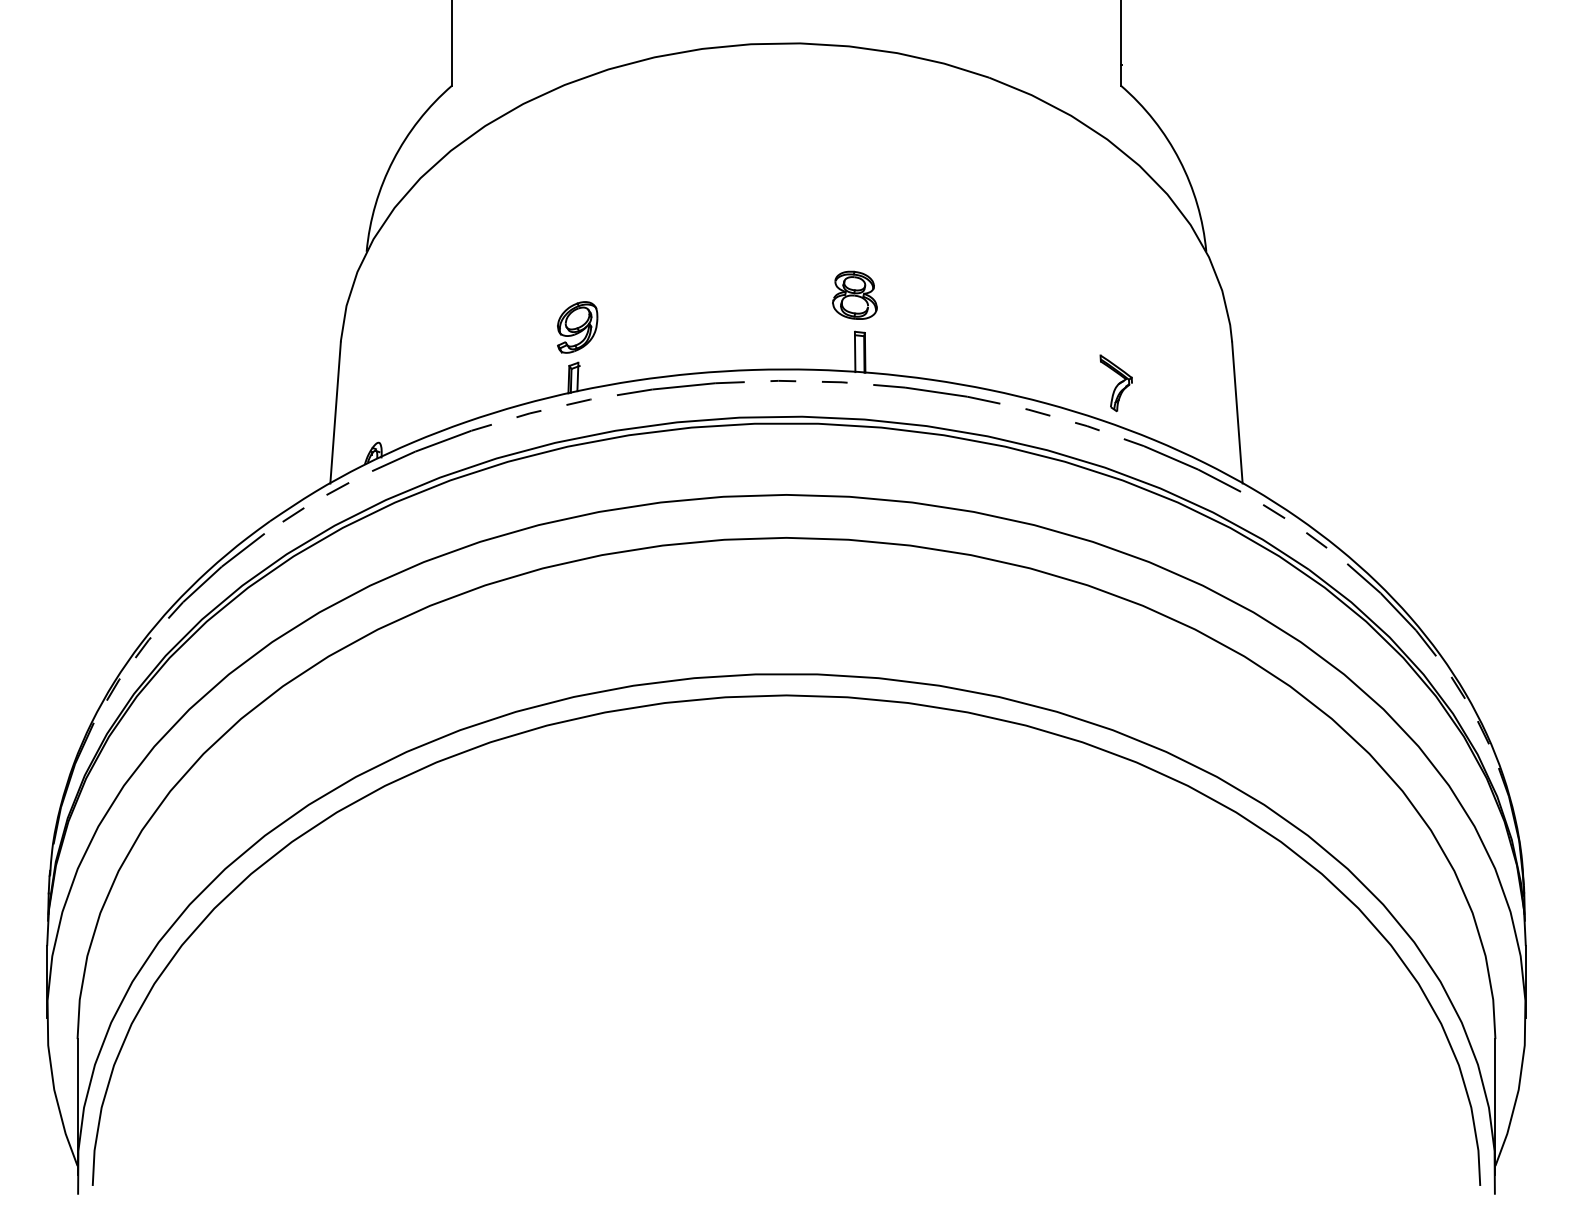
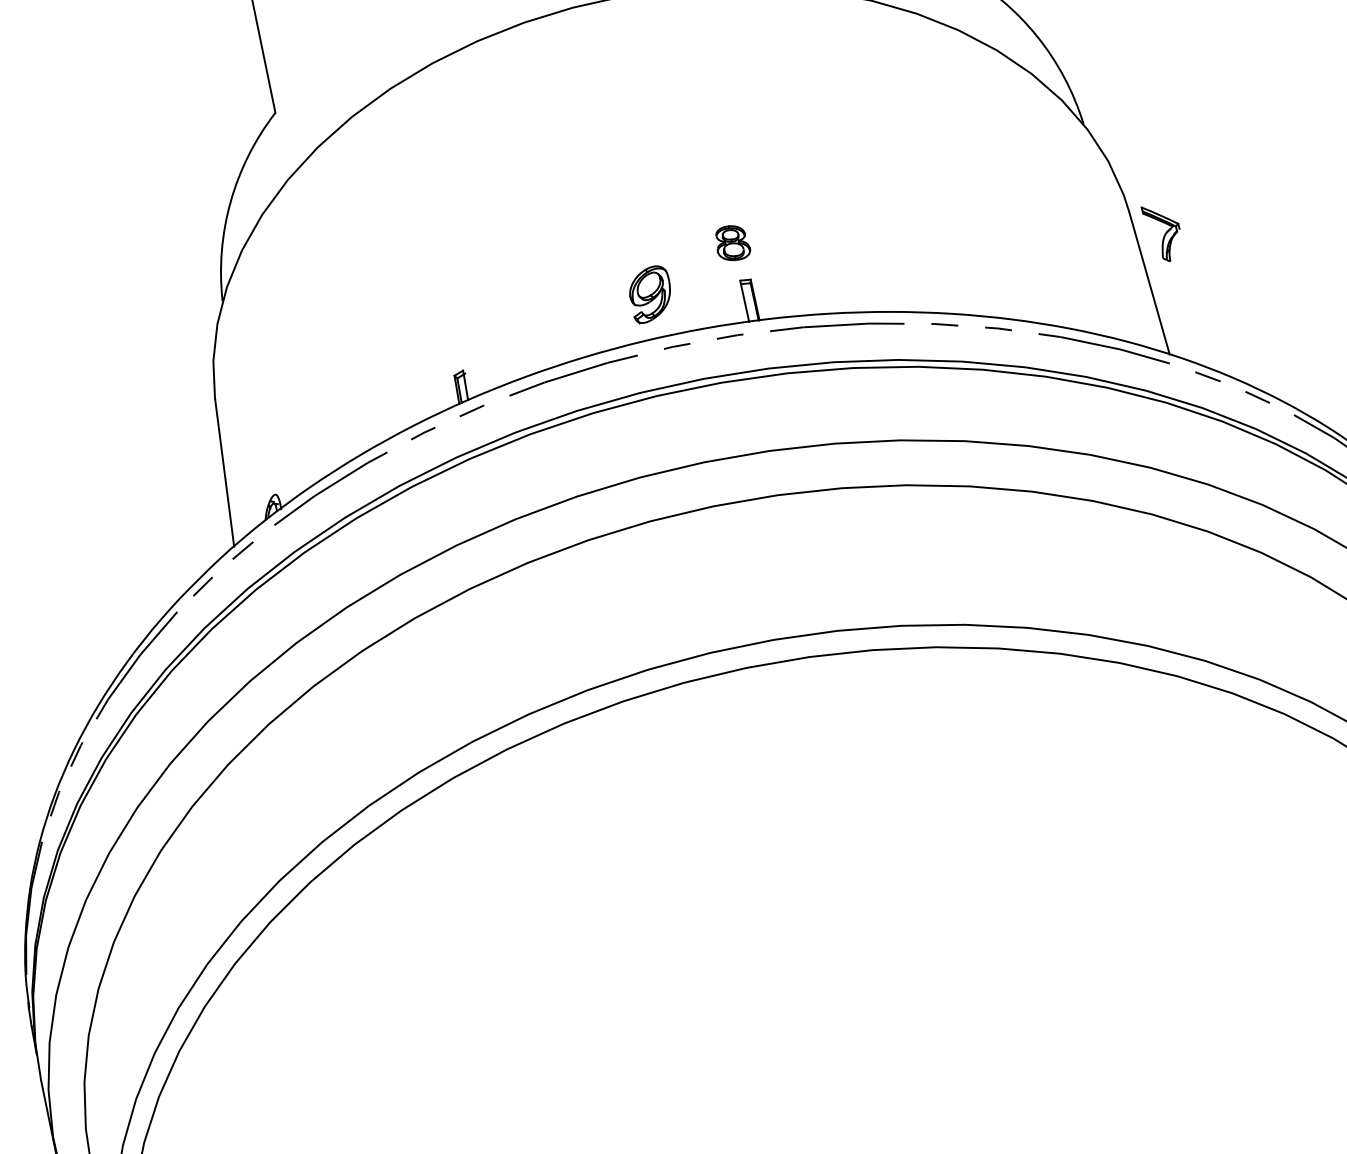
part: (854, 294) -> (731, 242), size x0.7
part: (577, 327) -> (650, 294), moved
part: (1115, 383) -> (1162, 233), moved

